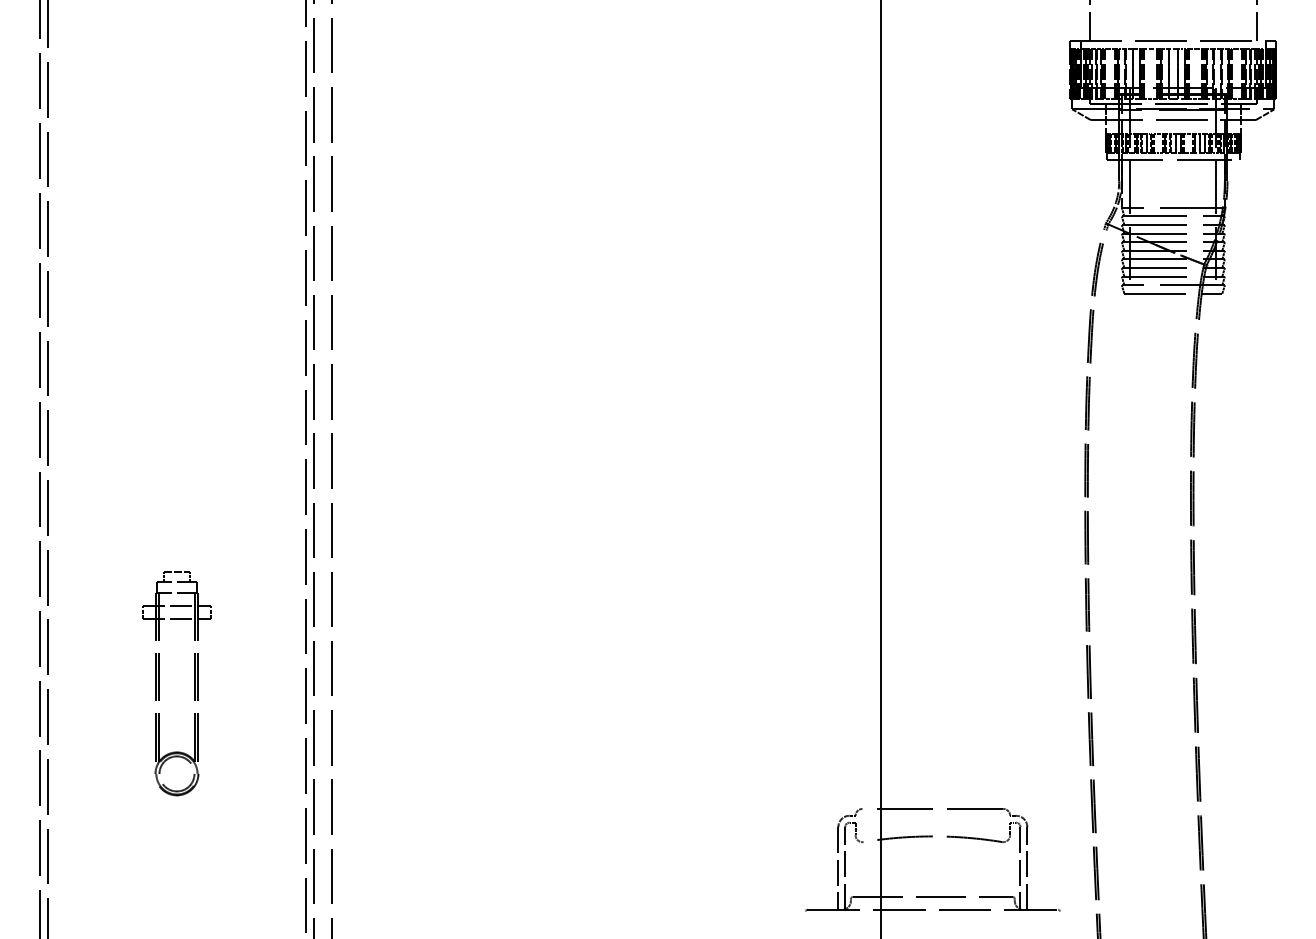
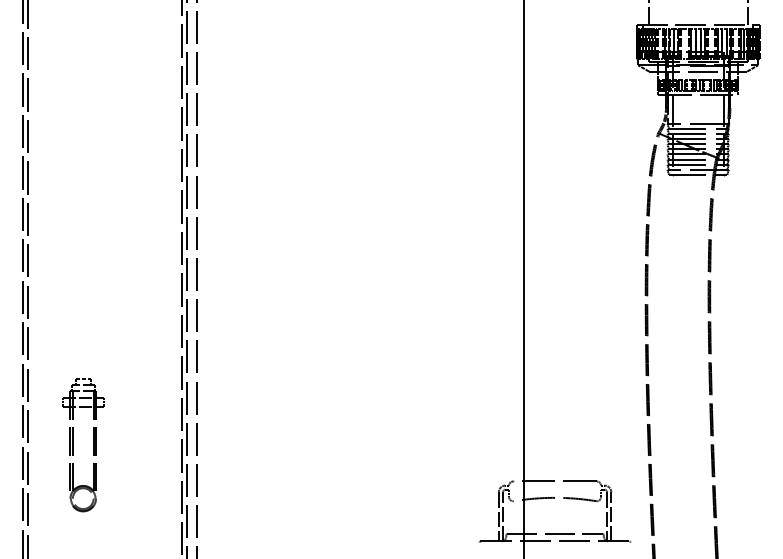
part: (160, 684) -> (73, 445), moved

